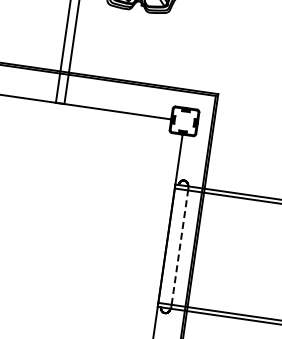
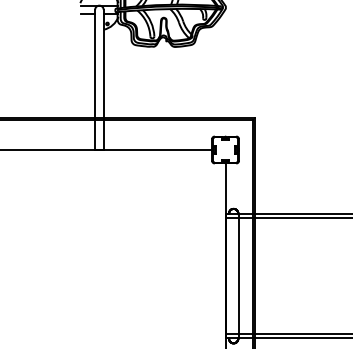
line: (180, 247) -> (239, 275), dashed -> solid

